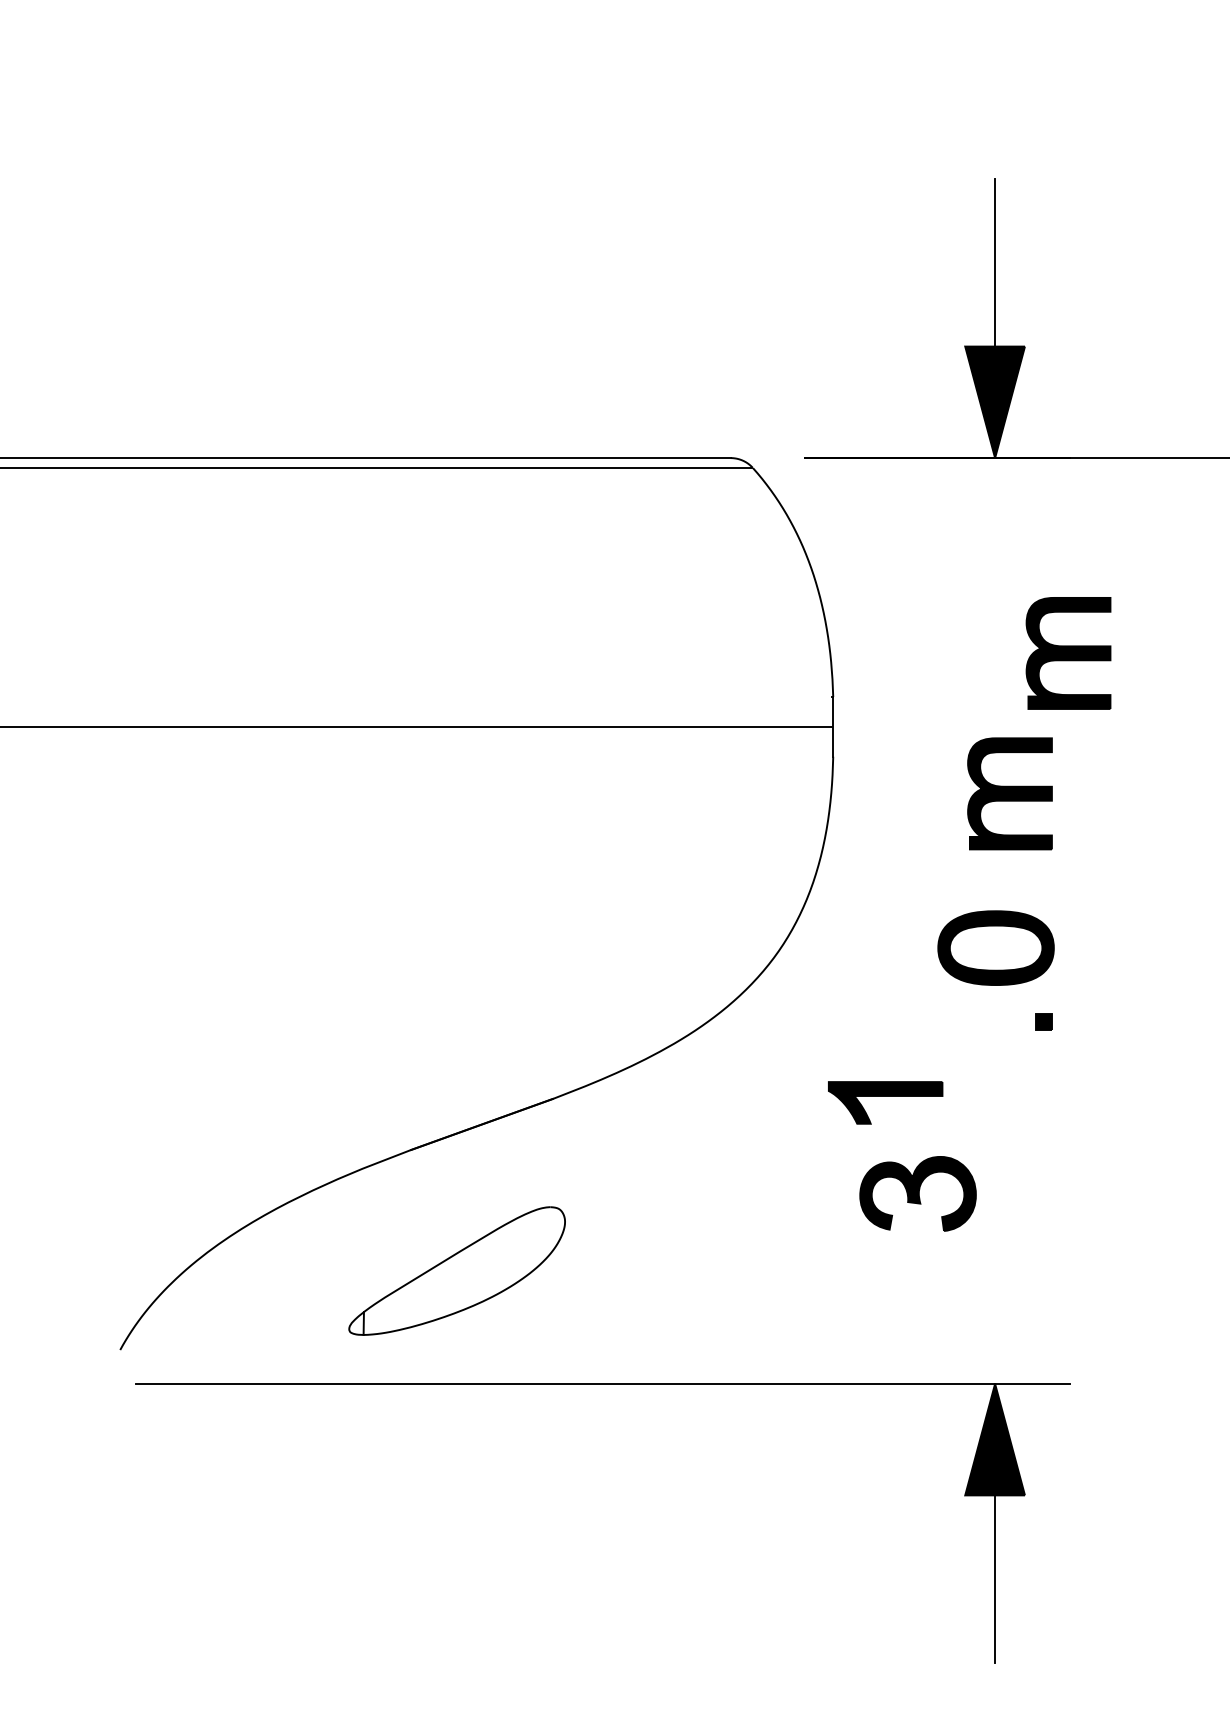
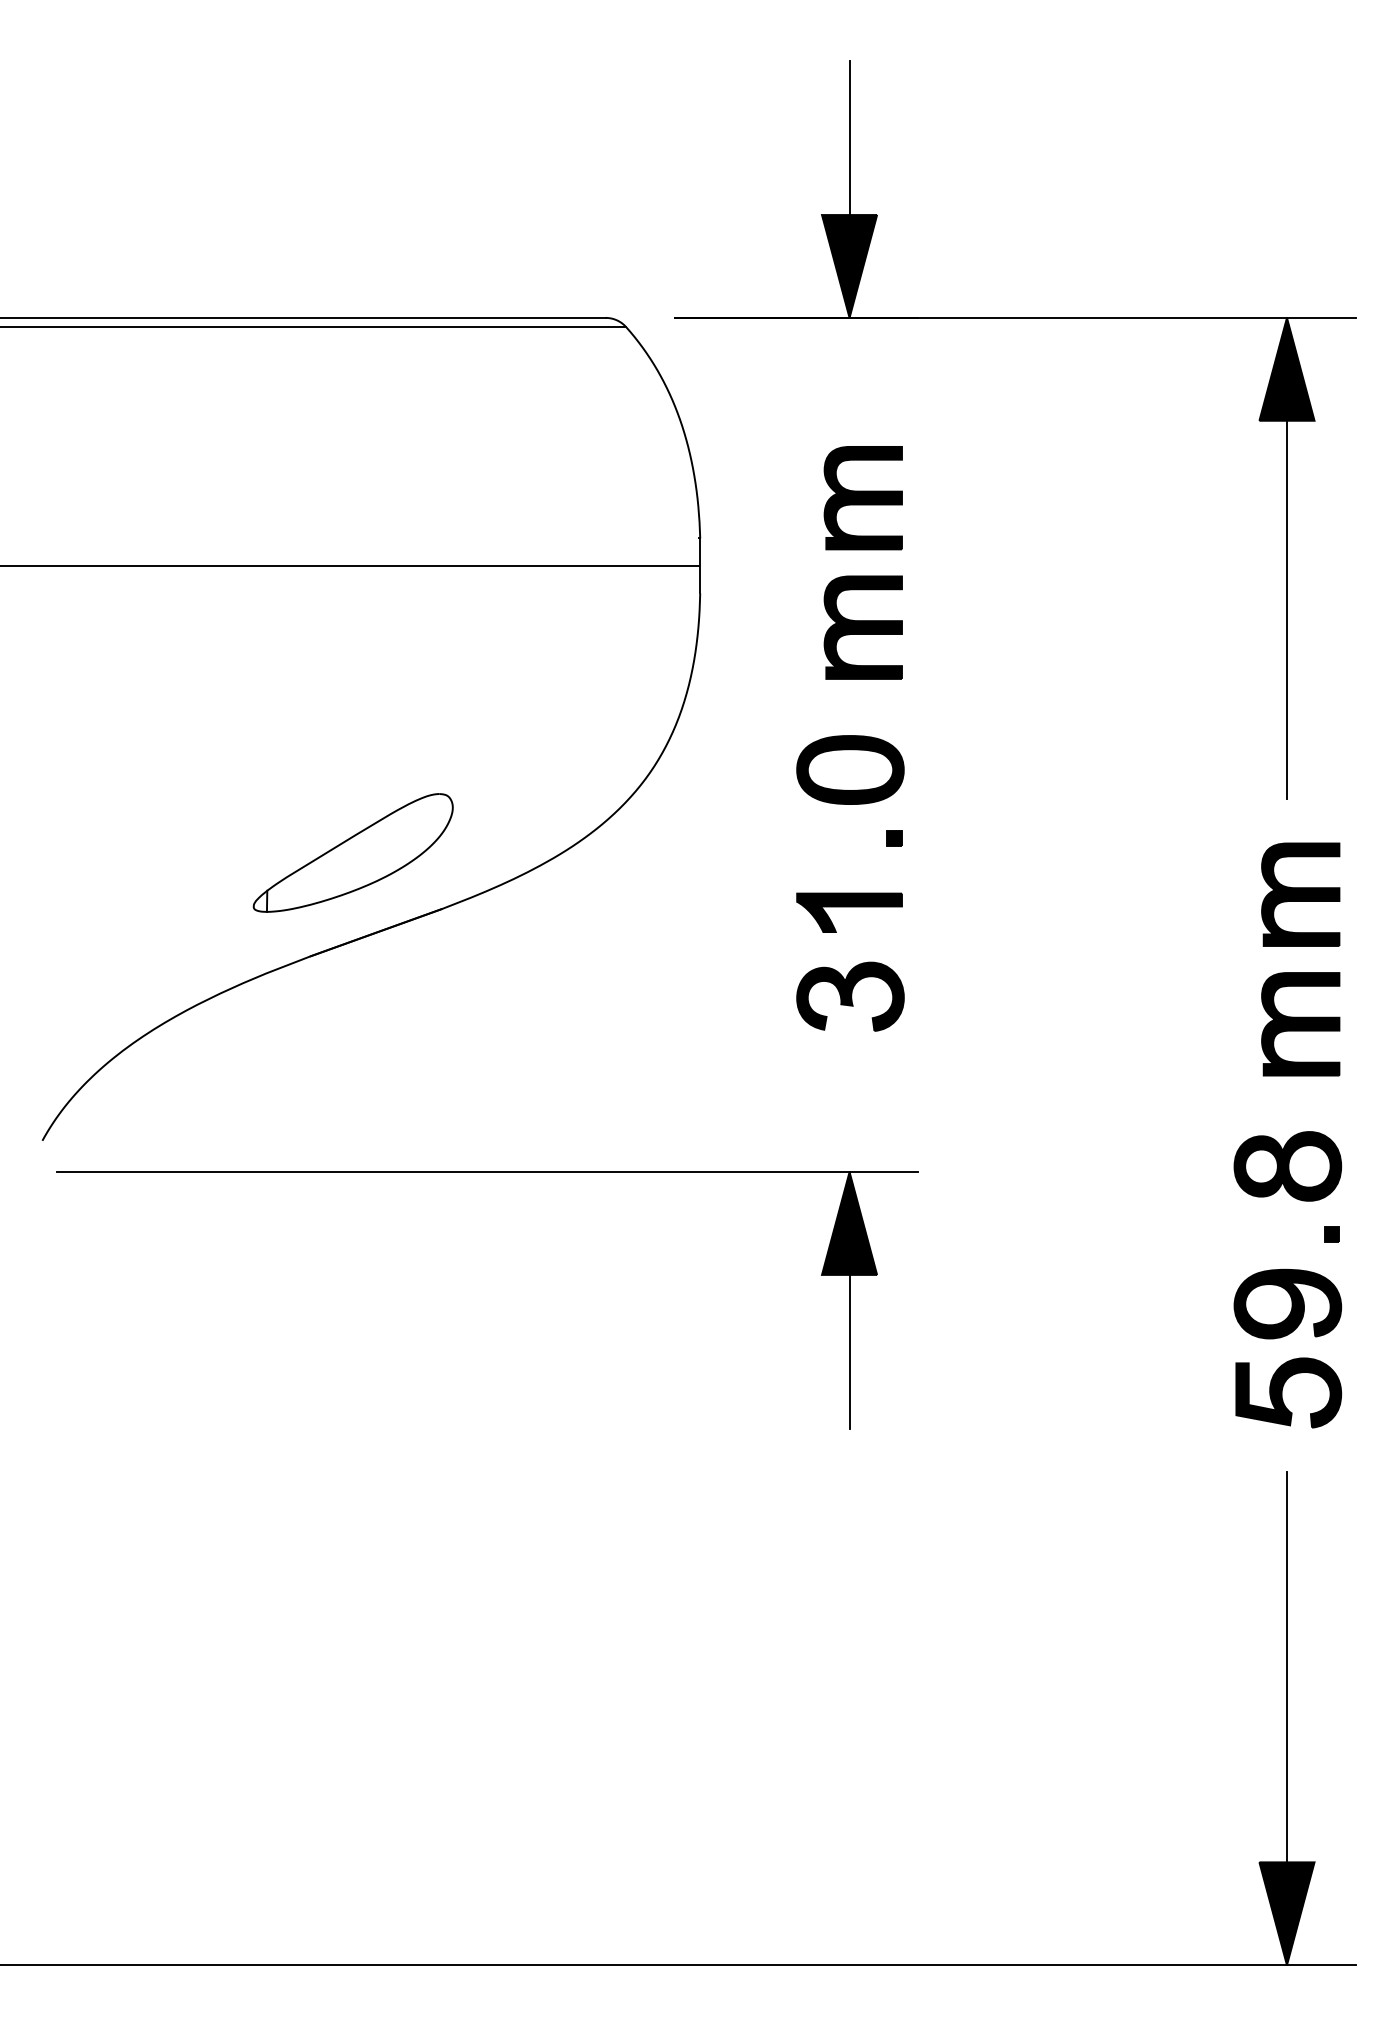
part: (1067, 653) -> (862, 498), moved
part: (885, 1102) -> (849, 912), moved
part: (918, 1193) -> (850, 996), moved
part: (456, 1270) -> (352, 852), moved

